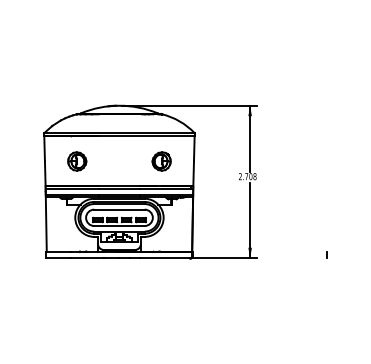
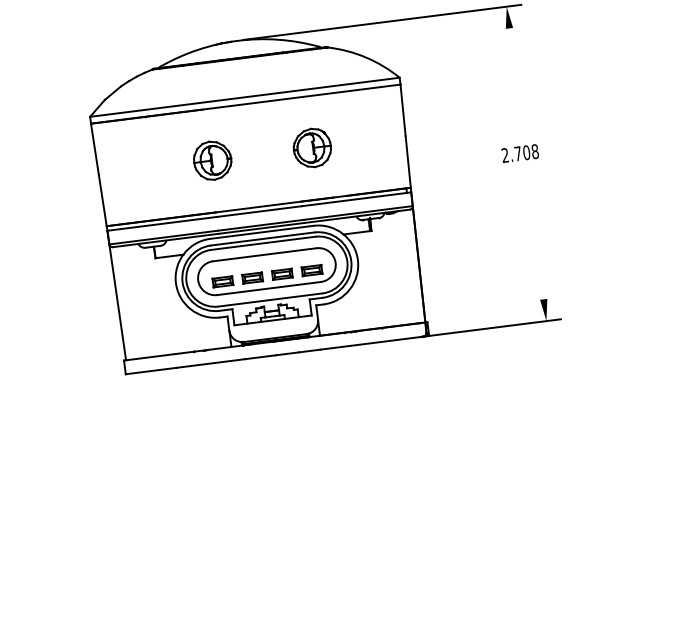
line: (250, 138) -> (516, 74), removed
part: (77, 161) -> (213, 160), moved
part: (161, 161) -> (312, 148), moved
line: (250, 220) -> (537, 243), removed

